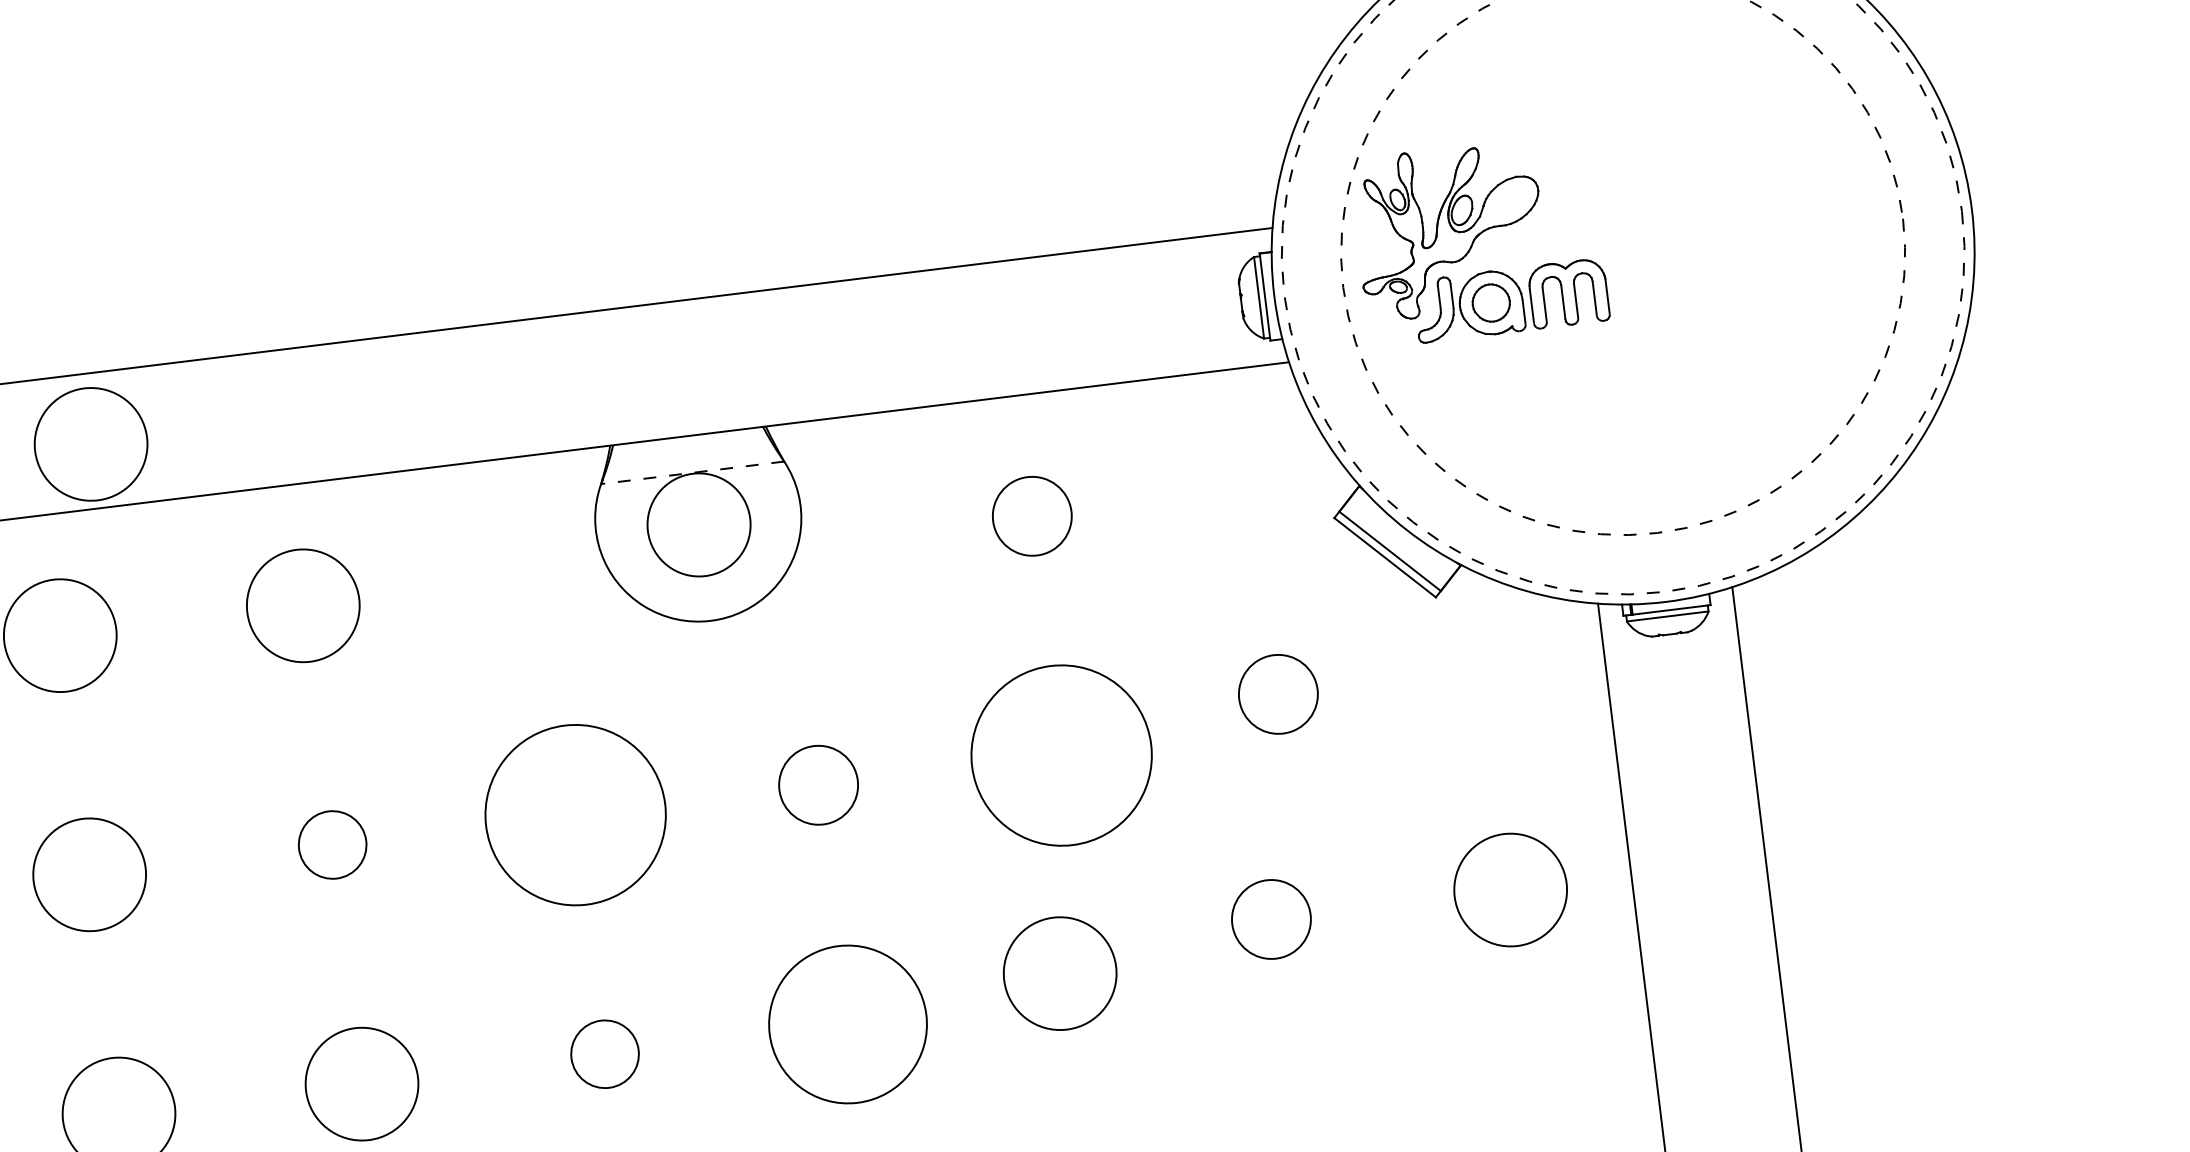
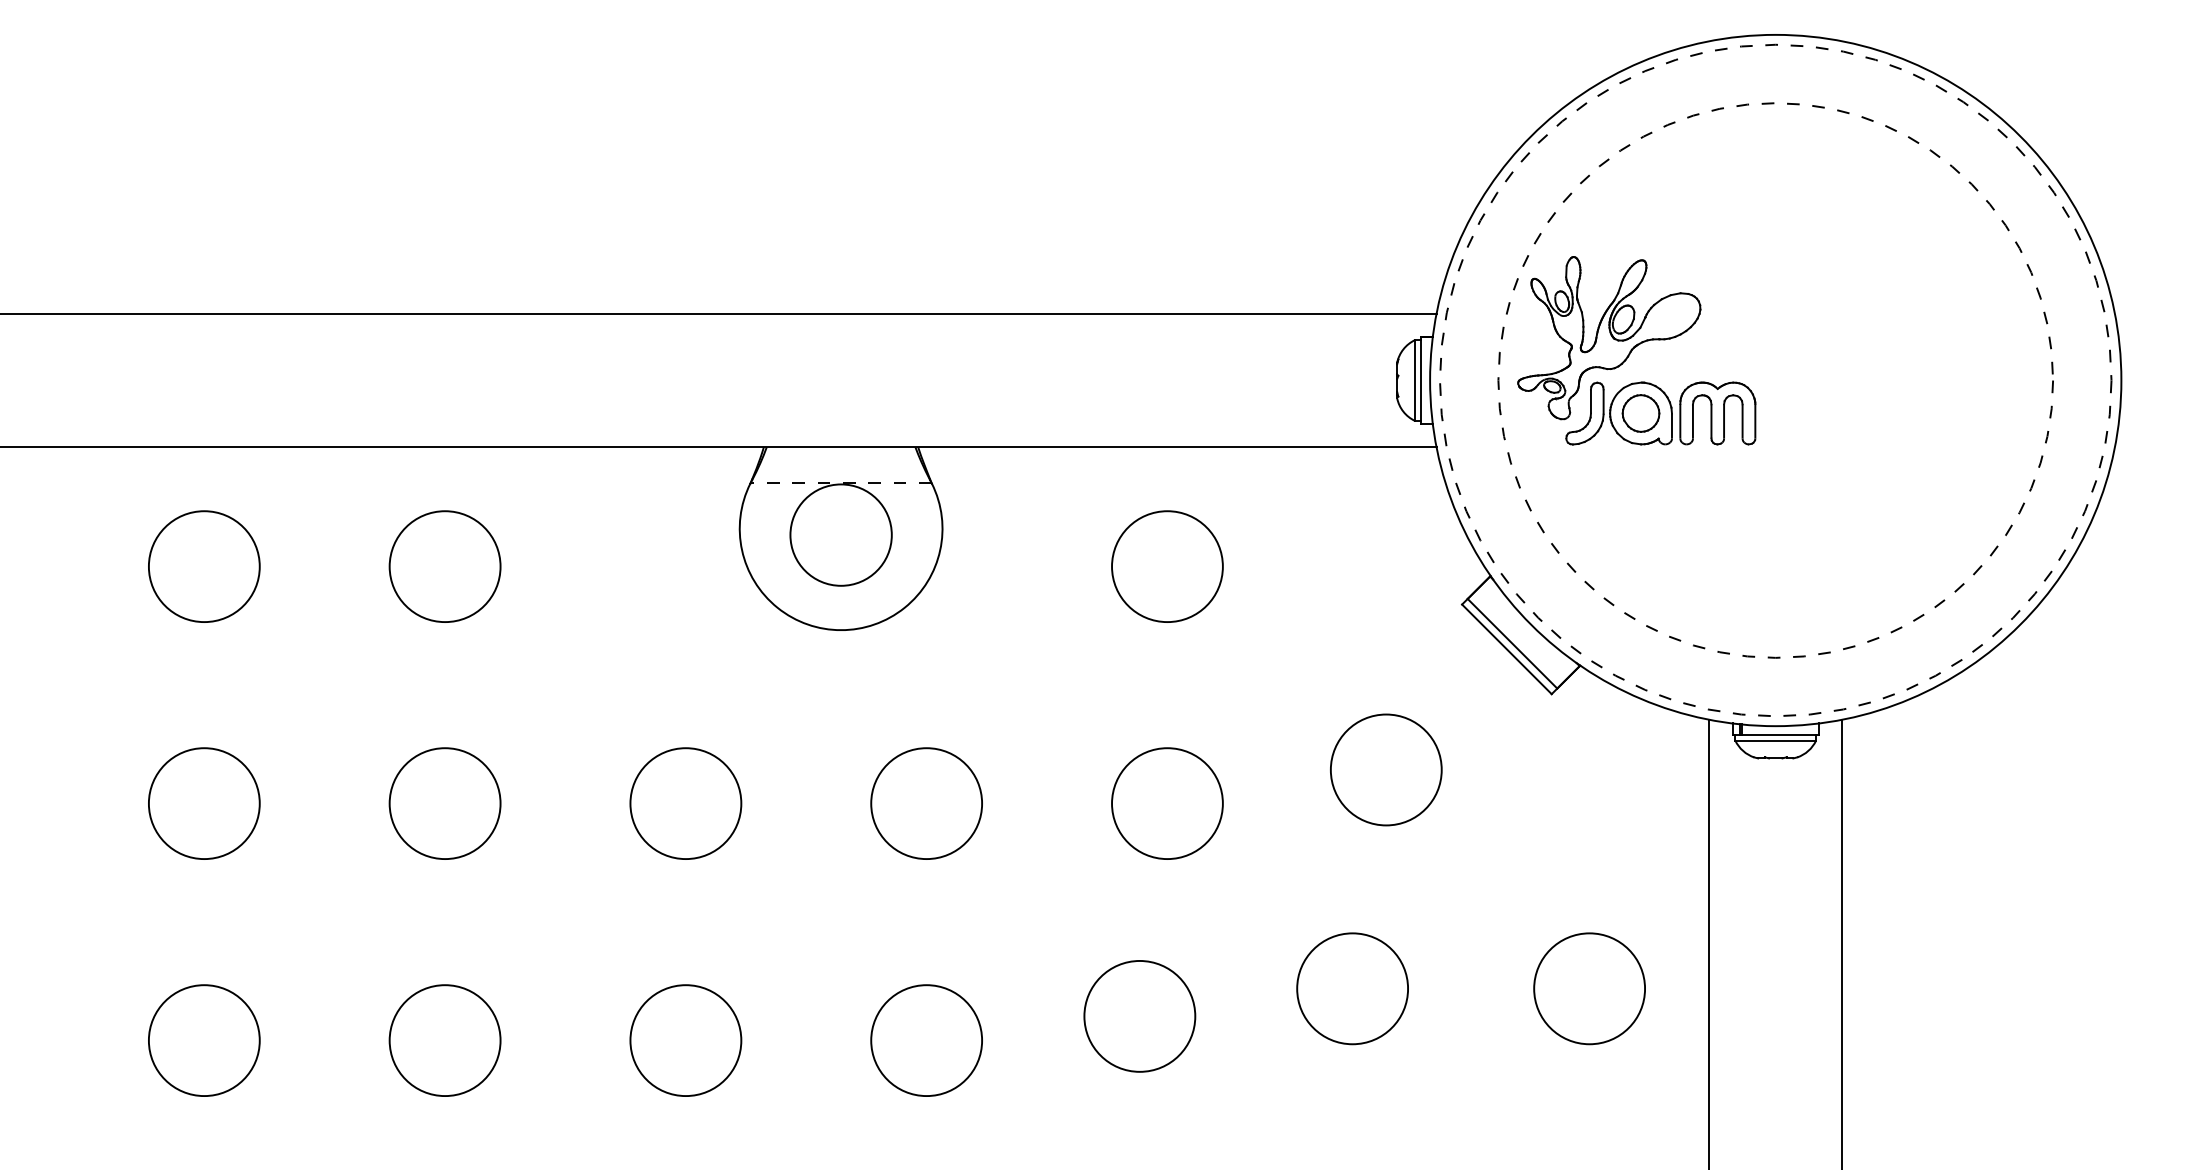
circle: (91, 444) -> (257, 383), removed
circle: (1032, 516) -> (1167, 566), size x1.43
circle: (1278, 693) -> (1386, 769), size x1.43
circle: (1061, 755) -> (1167, 803), size x0.62
circle: (818, 785) -> (926, 803), size x1.43
circle: (575, 815) -> (685, 803), size x0.62
circle: (332, 844) -> (444, 803), size x1.67
circle: (1271, 919) -> (1352, 988), size x1.43
circle: (847, 1024) -> (926, 1040), size x0.71
circle: (604, 1054) -> (685, 1040), size x1.67

